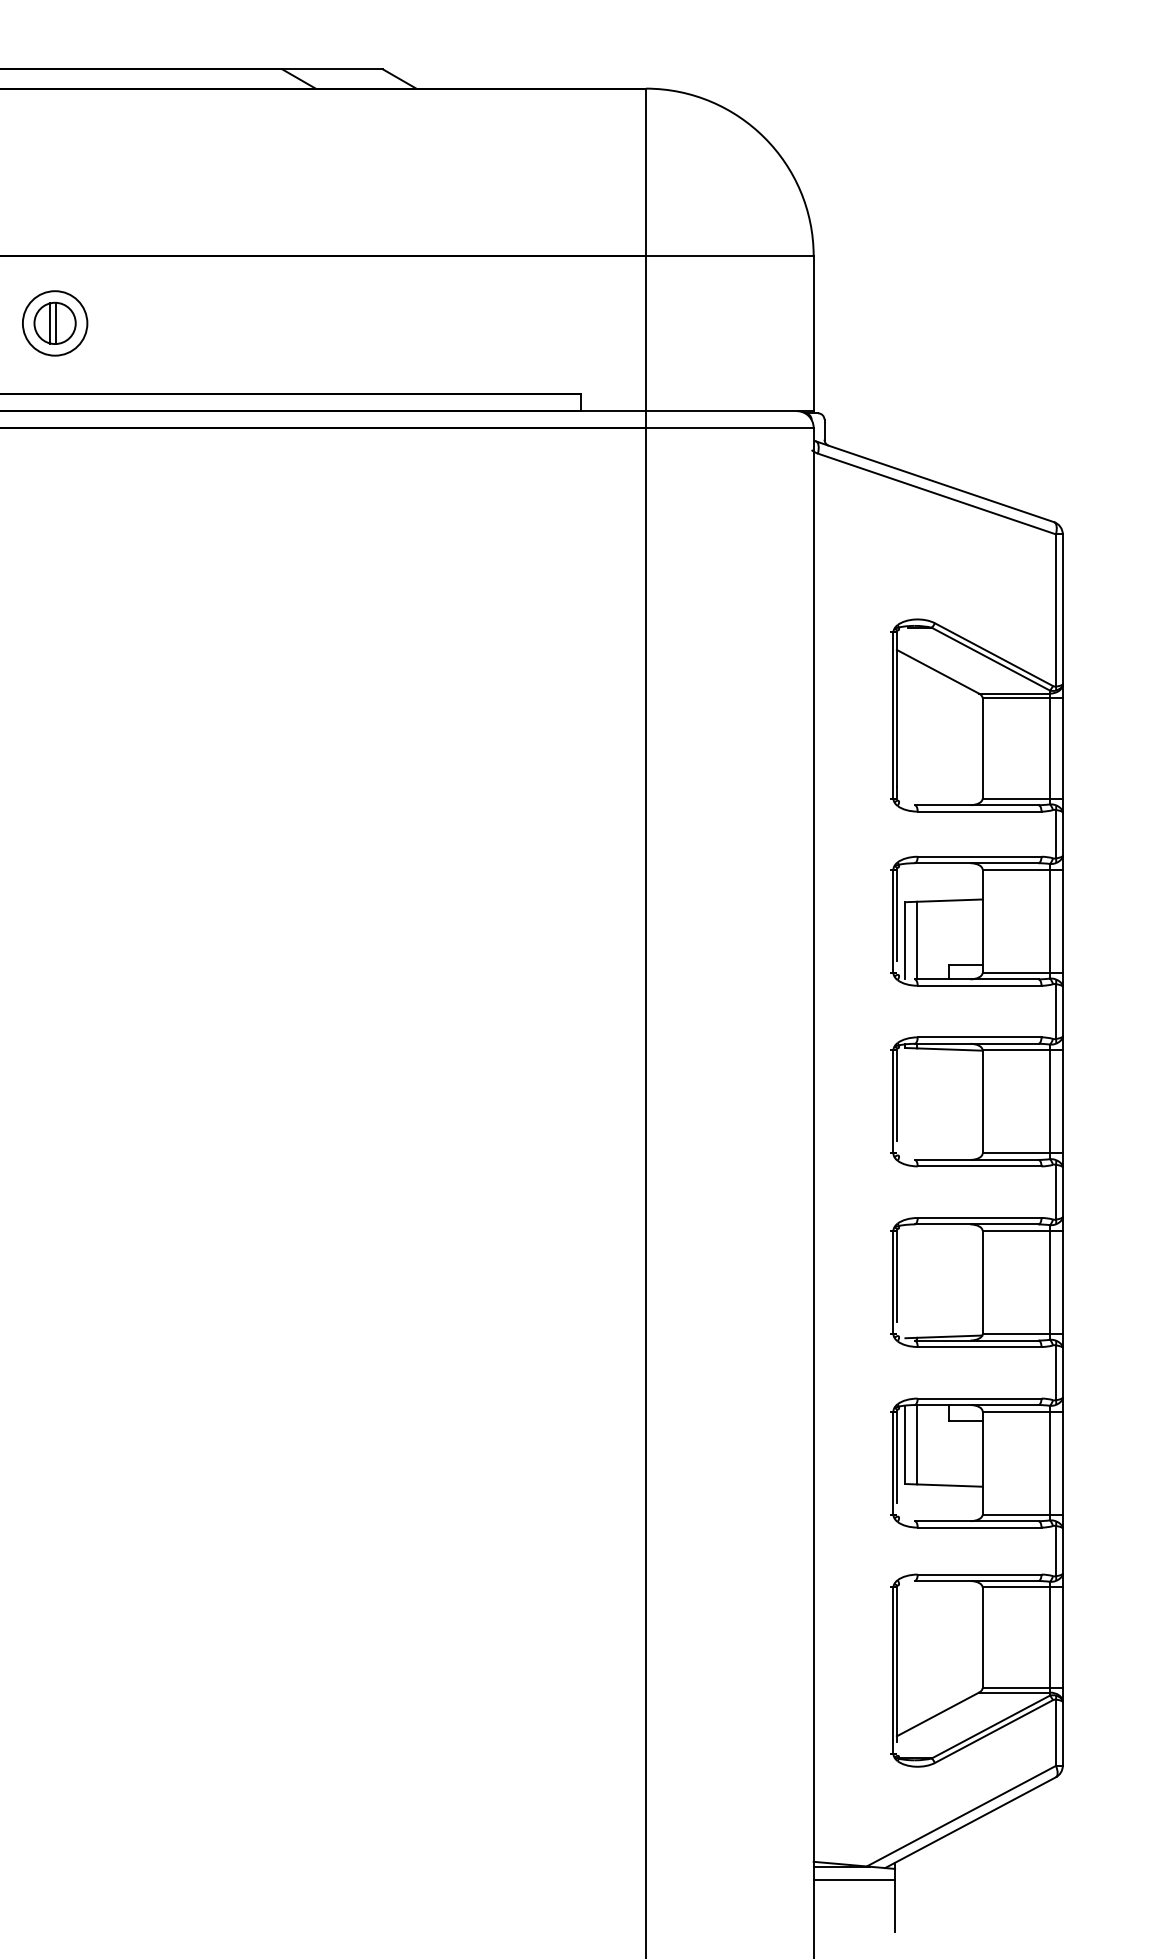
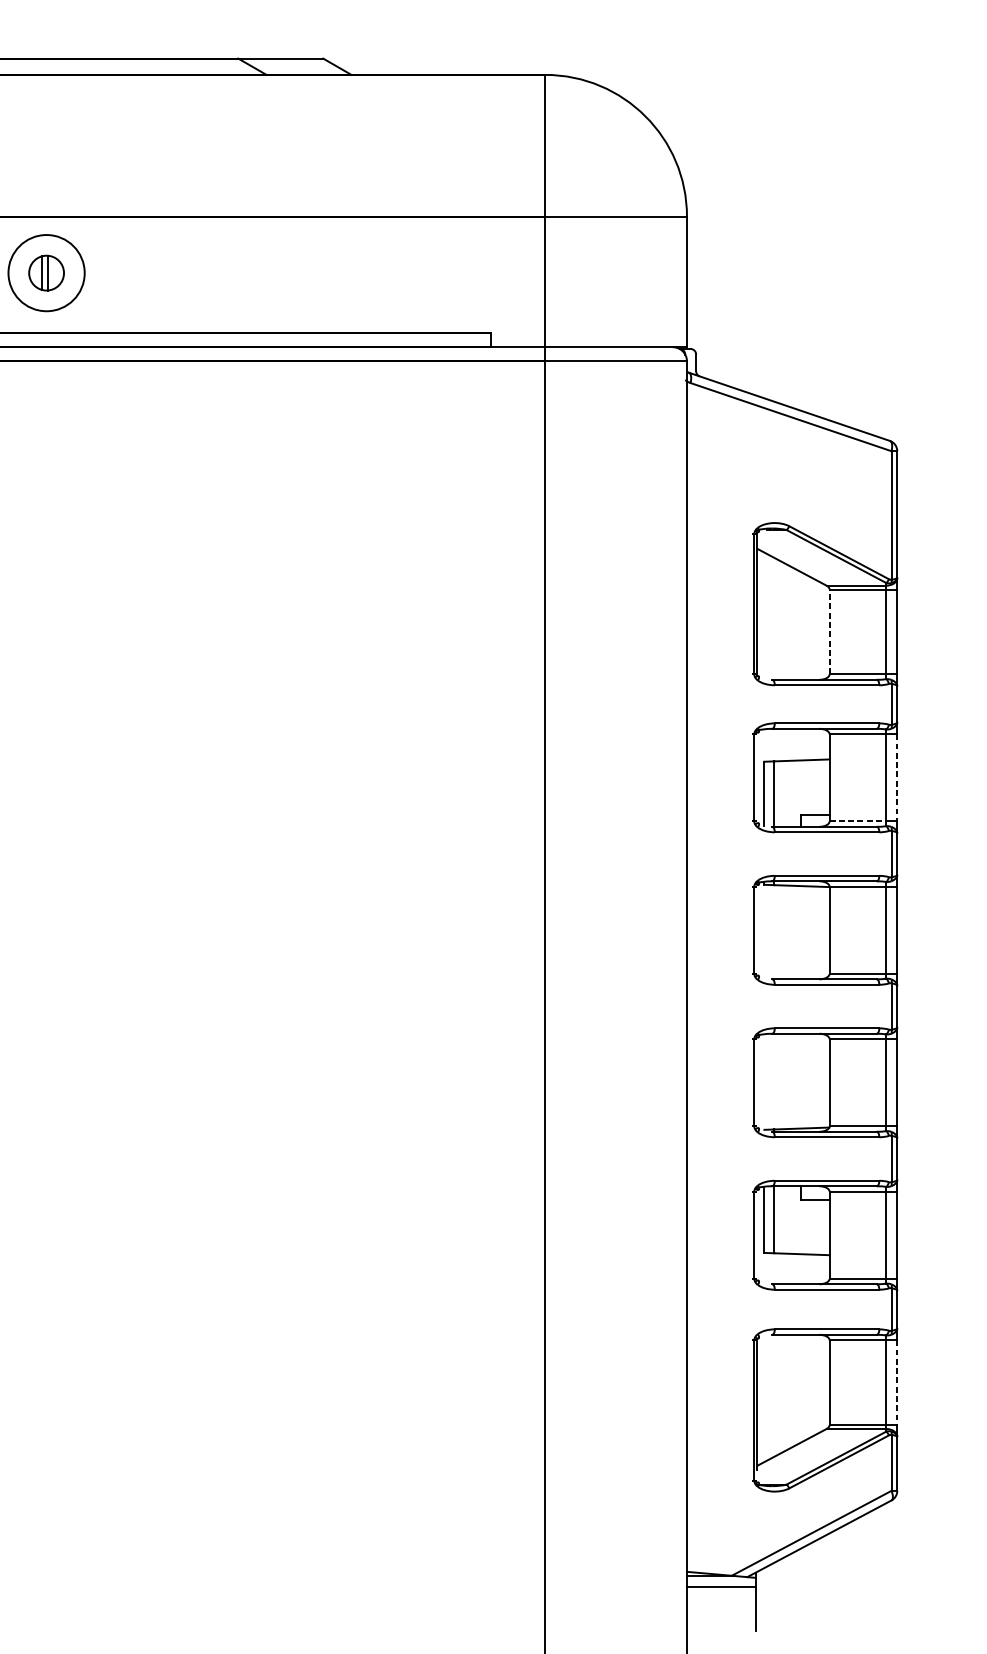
circle: (54, 323) -> (46, 273), size x1.4
line: (982, 747) -> (829, 631), solid -> dashed
line: (896, 914) -> (756, 772), removed
line: (1062, 921) -> (897, 778), solid -> dashed
line: (1016, 972) -> (858, 821), solid -> dashed
line: (896, 1095) -> (756, 924), removed
line: (896, 1275) -> (756, 1076), removed
line: (896, 1456) -> (756, 1229), removed
line: (1062, 1638) -> (897, 1383), solid -> dashed

